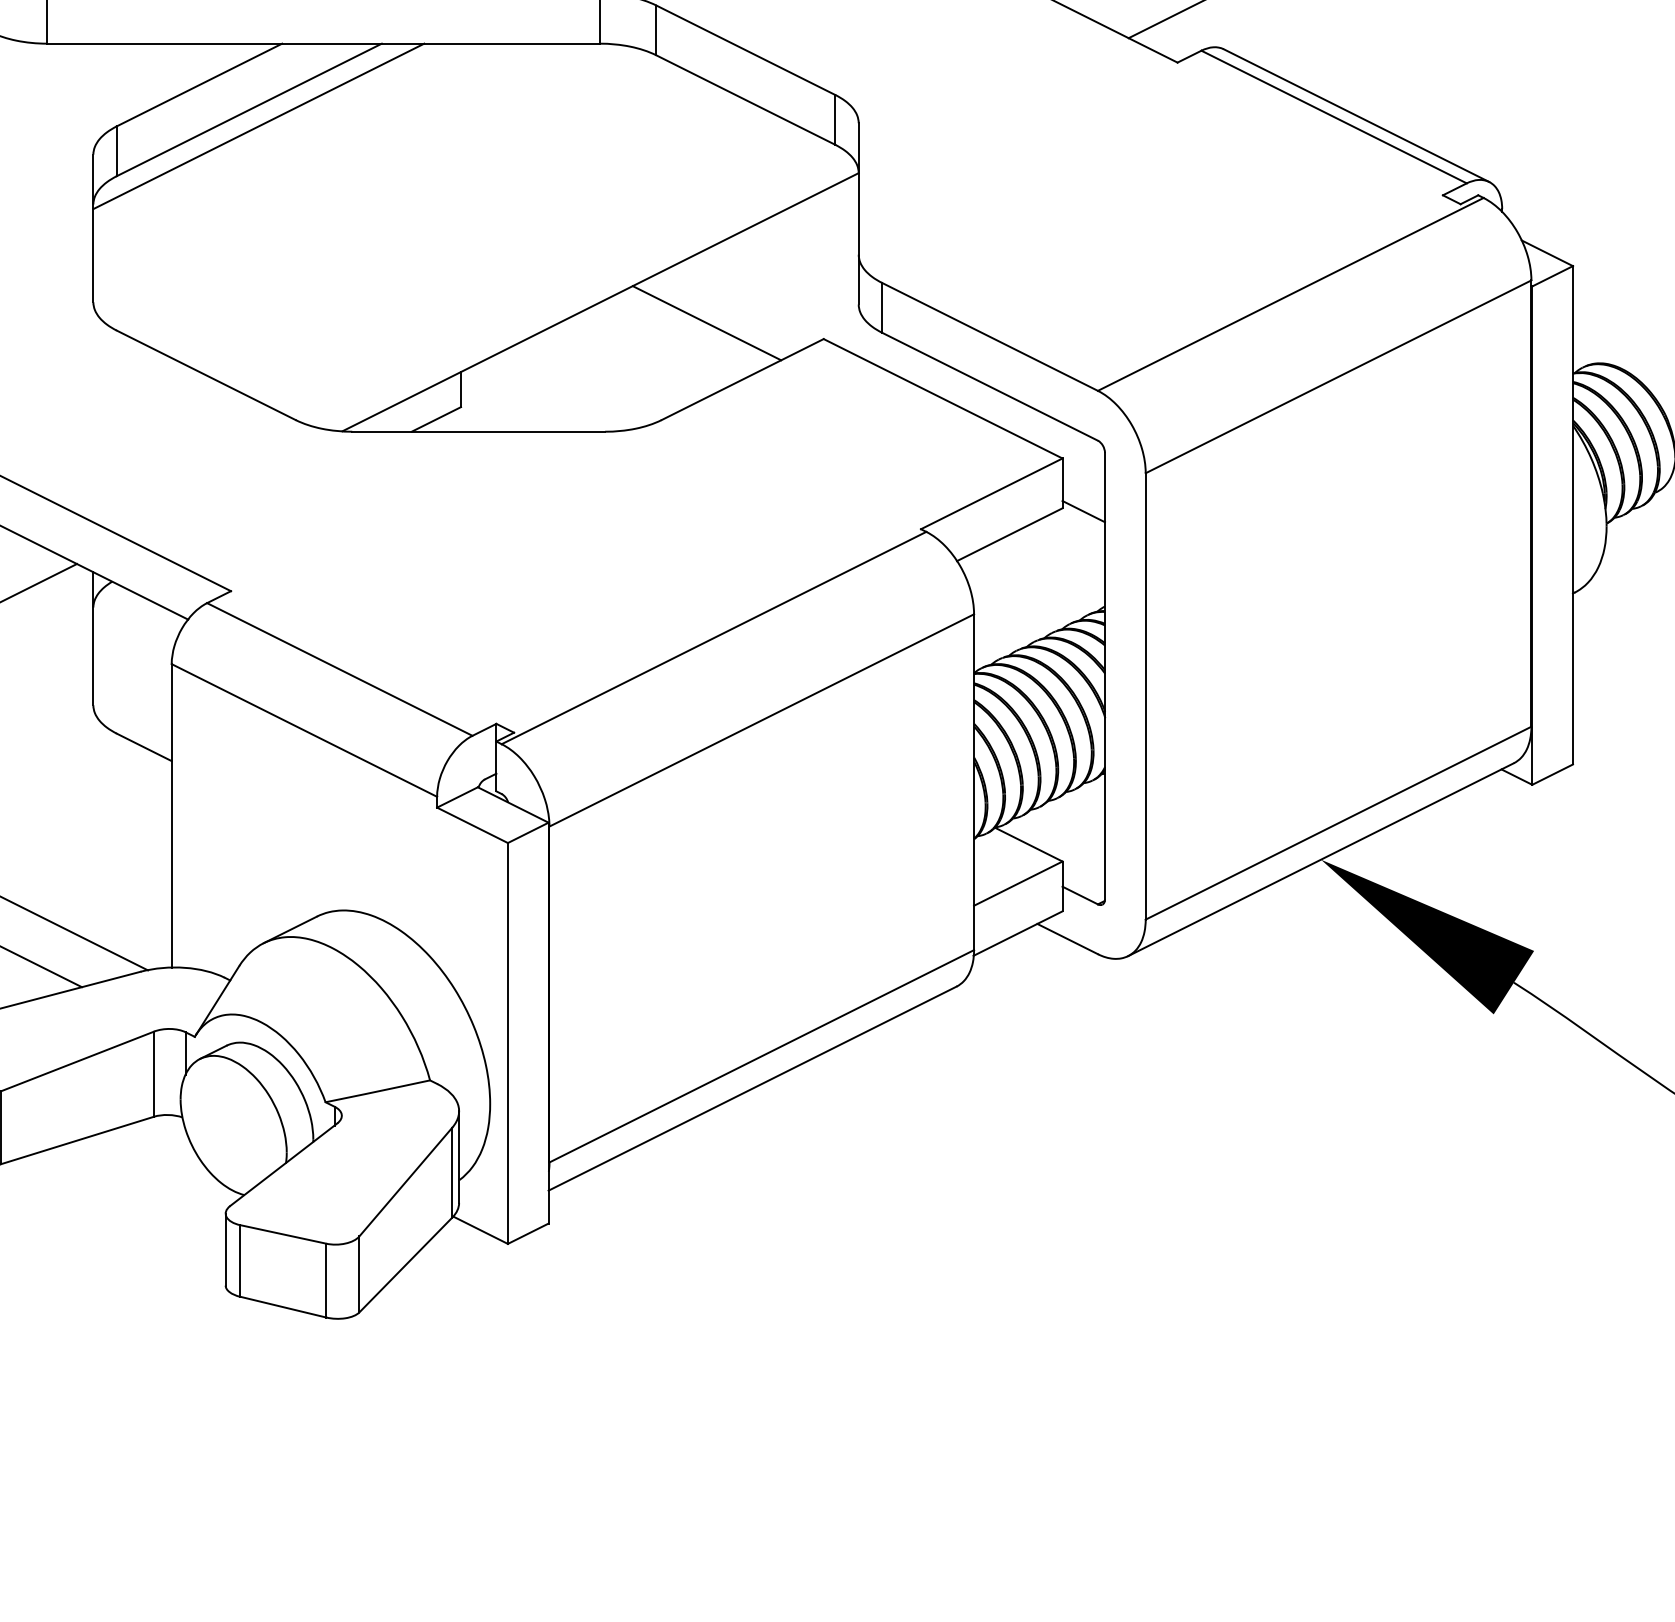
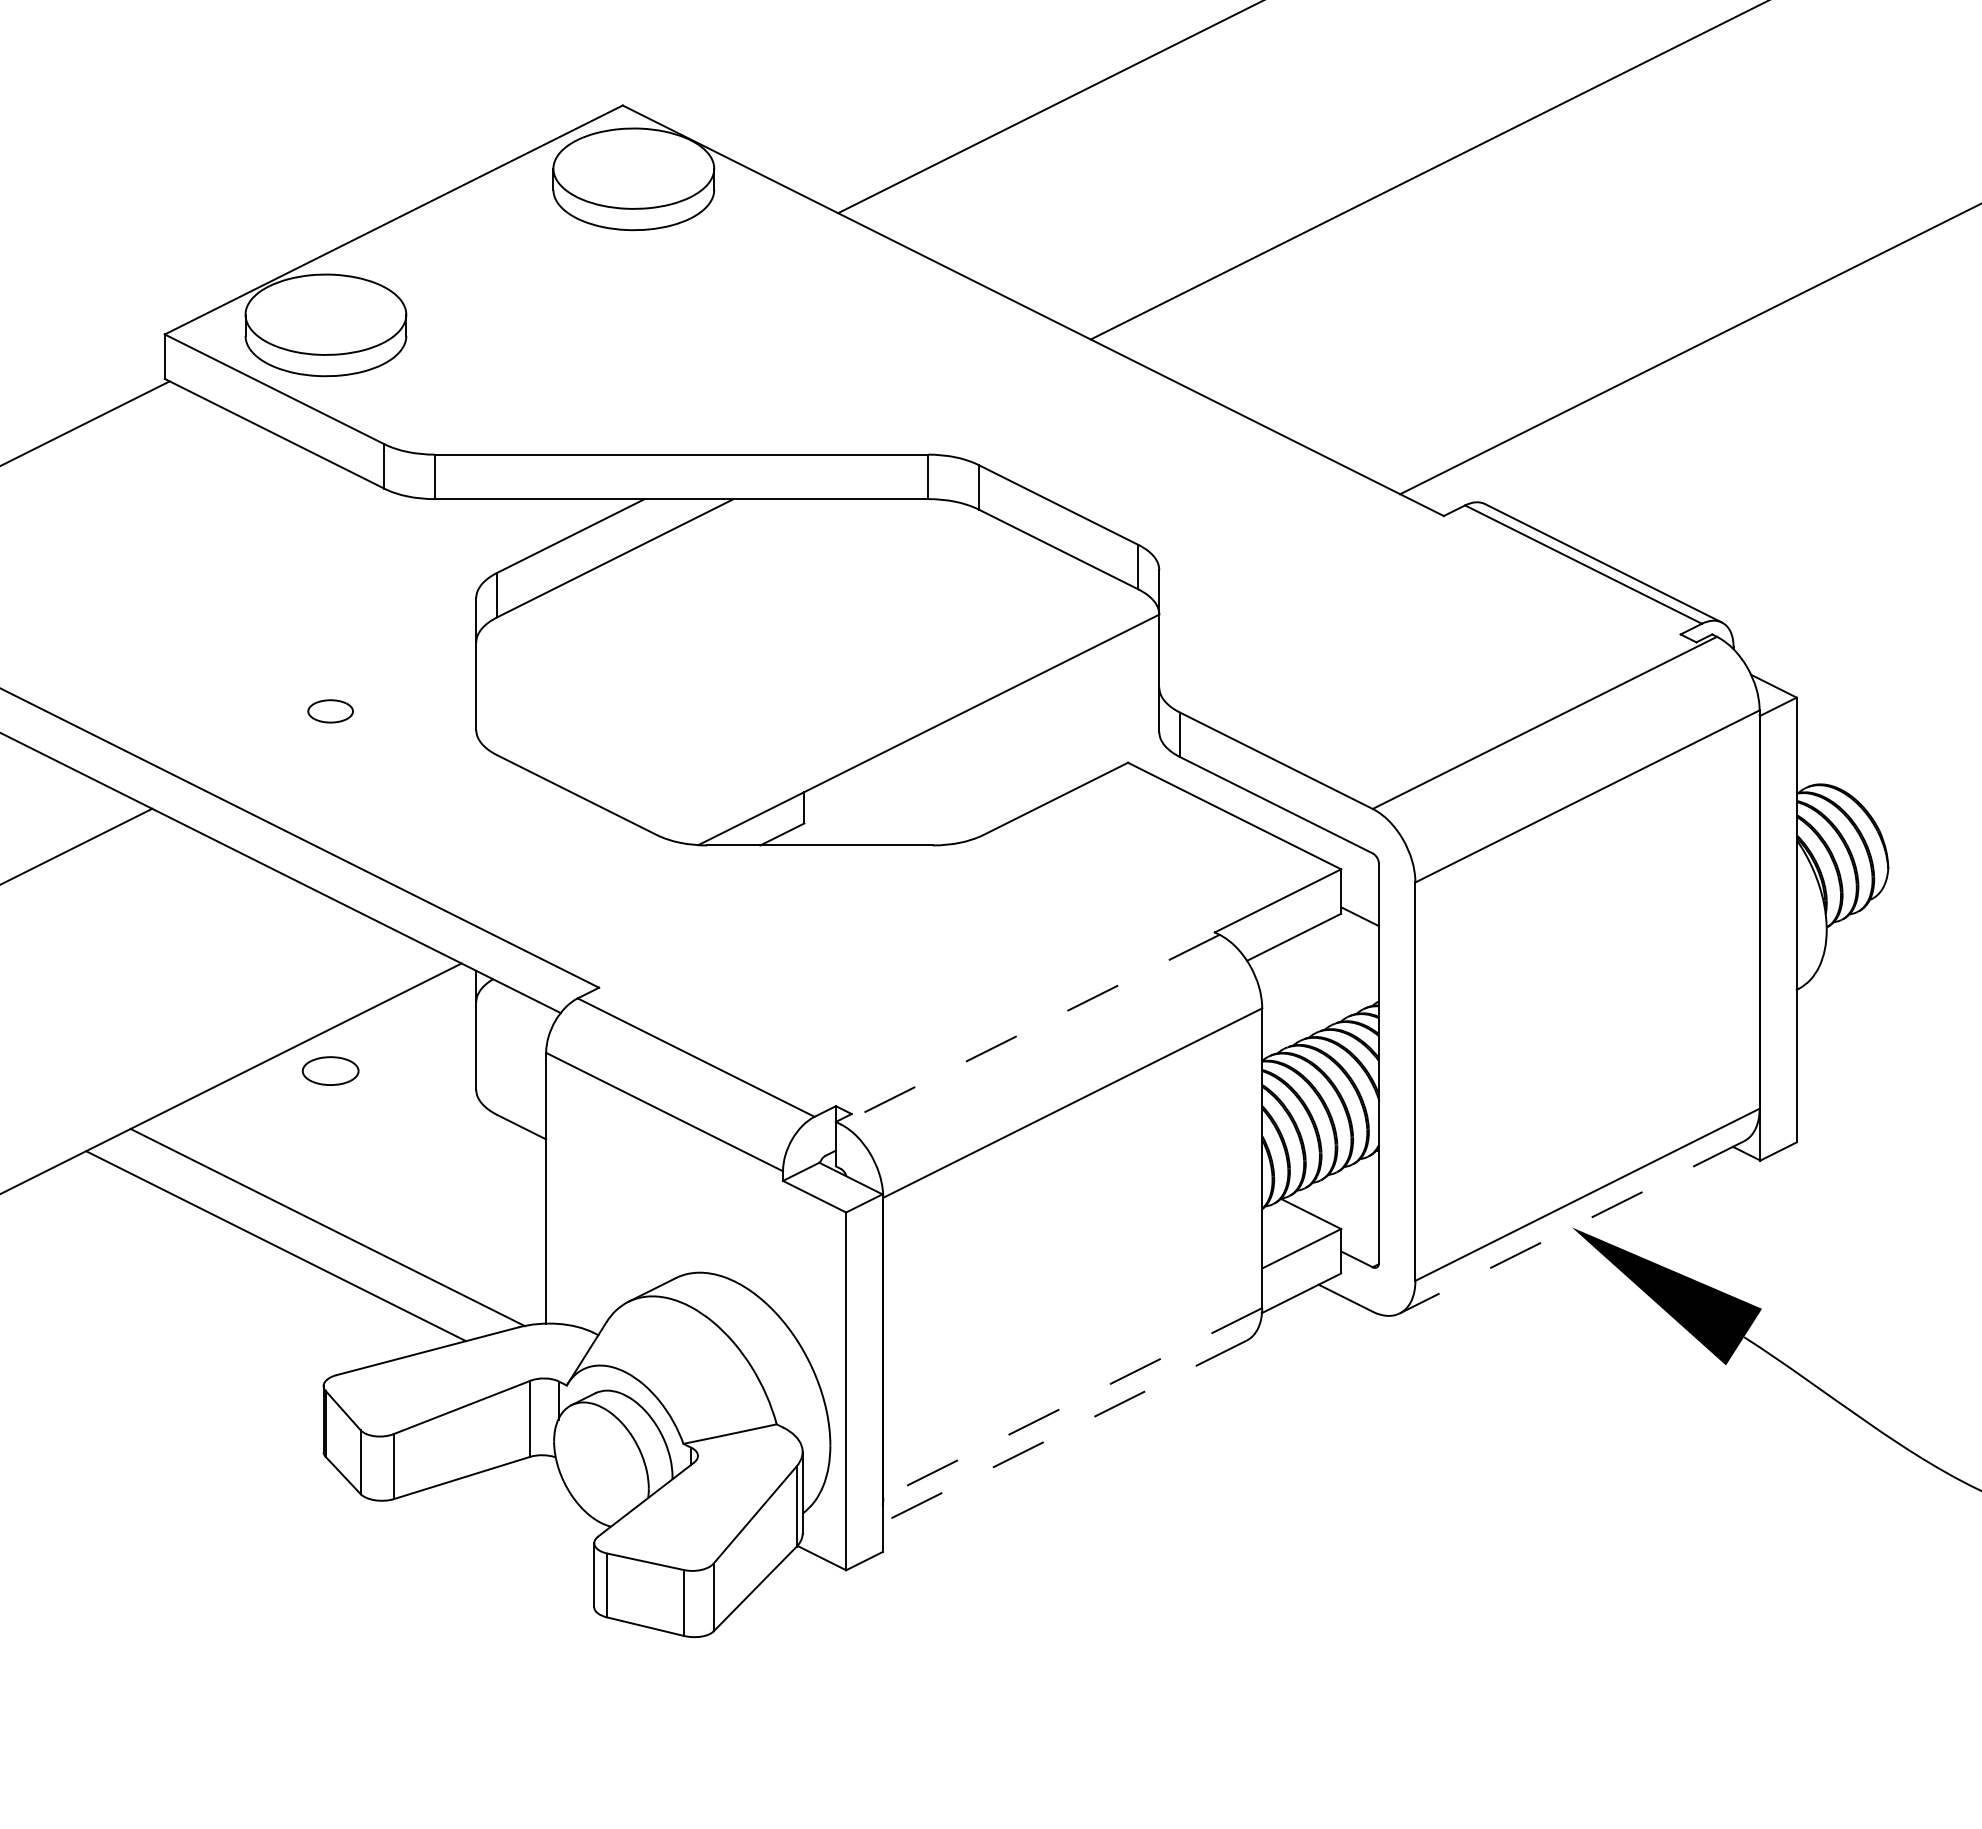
line: (258, 125) -> (623, 572), removed
line: (706, 323) -> (1023, 748), removed
line: (714, 637) -> (1030, 1029), solid -> dashed
line: (1320, 859) -> (1571, 1227), solid -> dashed
line: (761, 1055) -> (1072, 1402), solid -> dashed
line: (752, 1088) -> (1064, 1431), solid -> dashed

